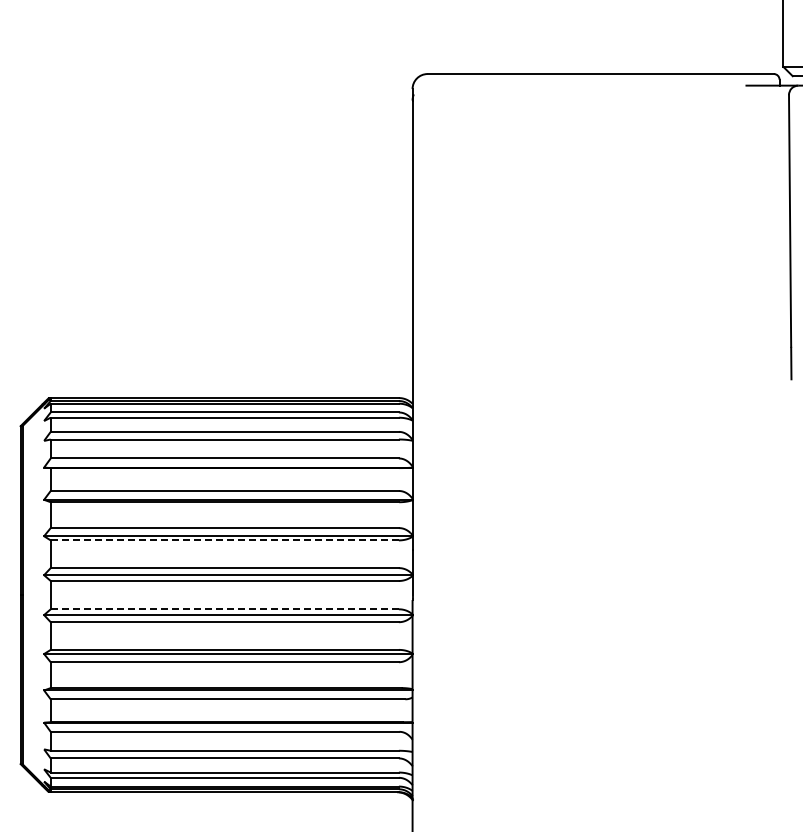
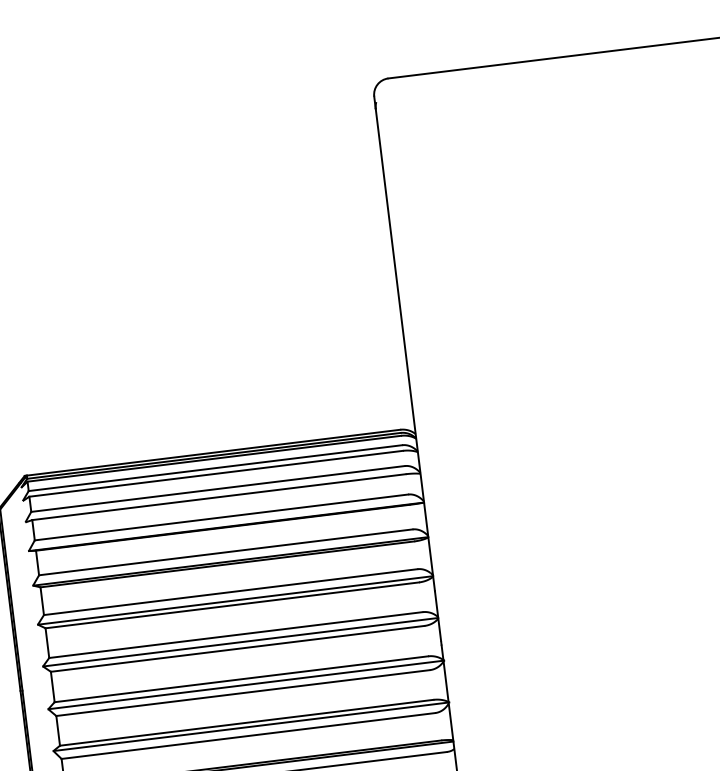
line: (224, 540) -> (231, 605), dashed -> solid
line: (224, 609) -> (241, 679), dashed -> solid

